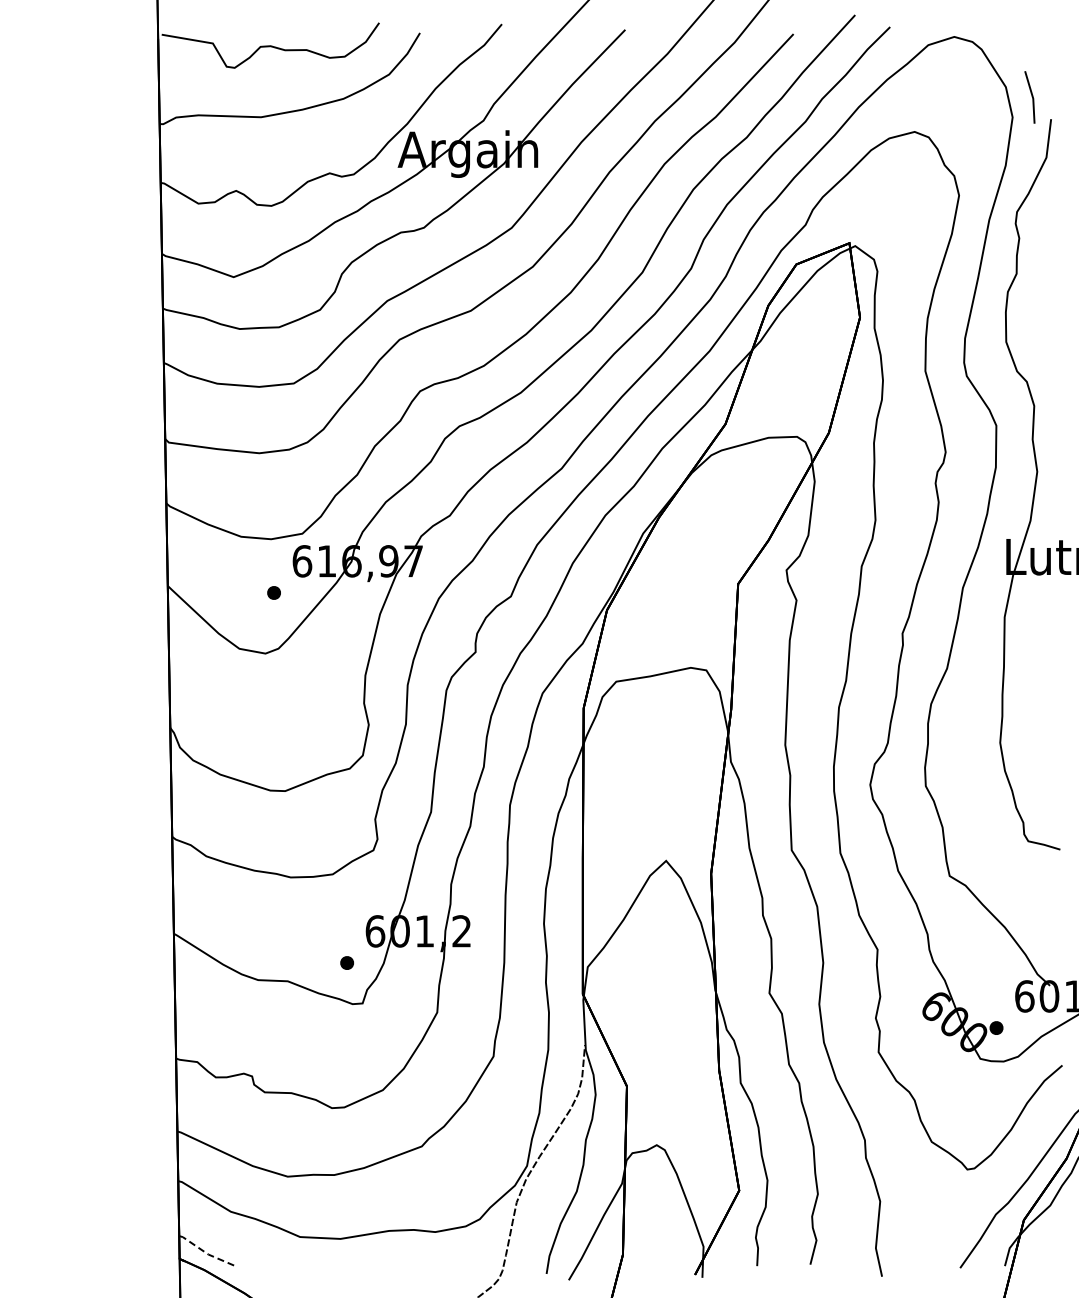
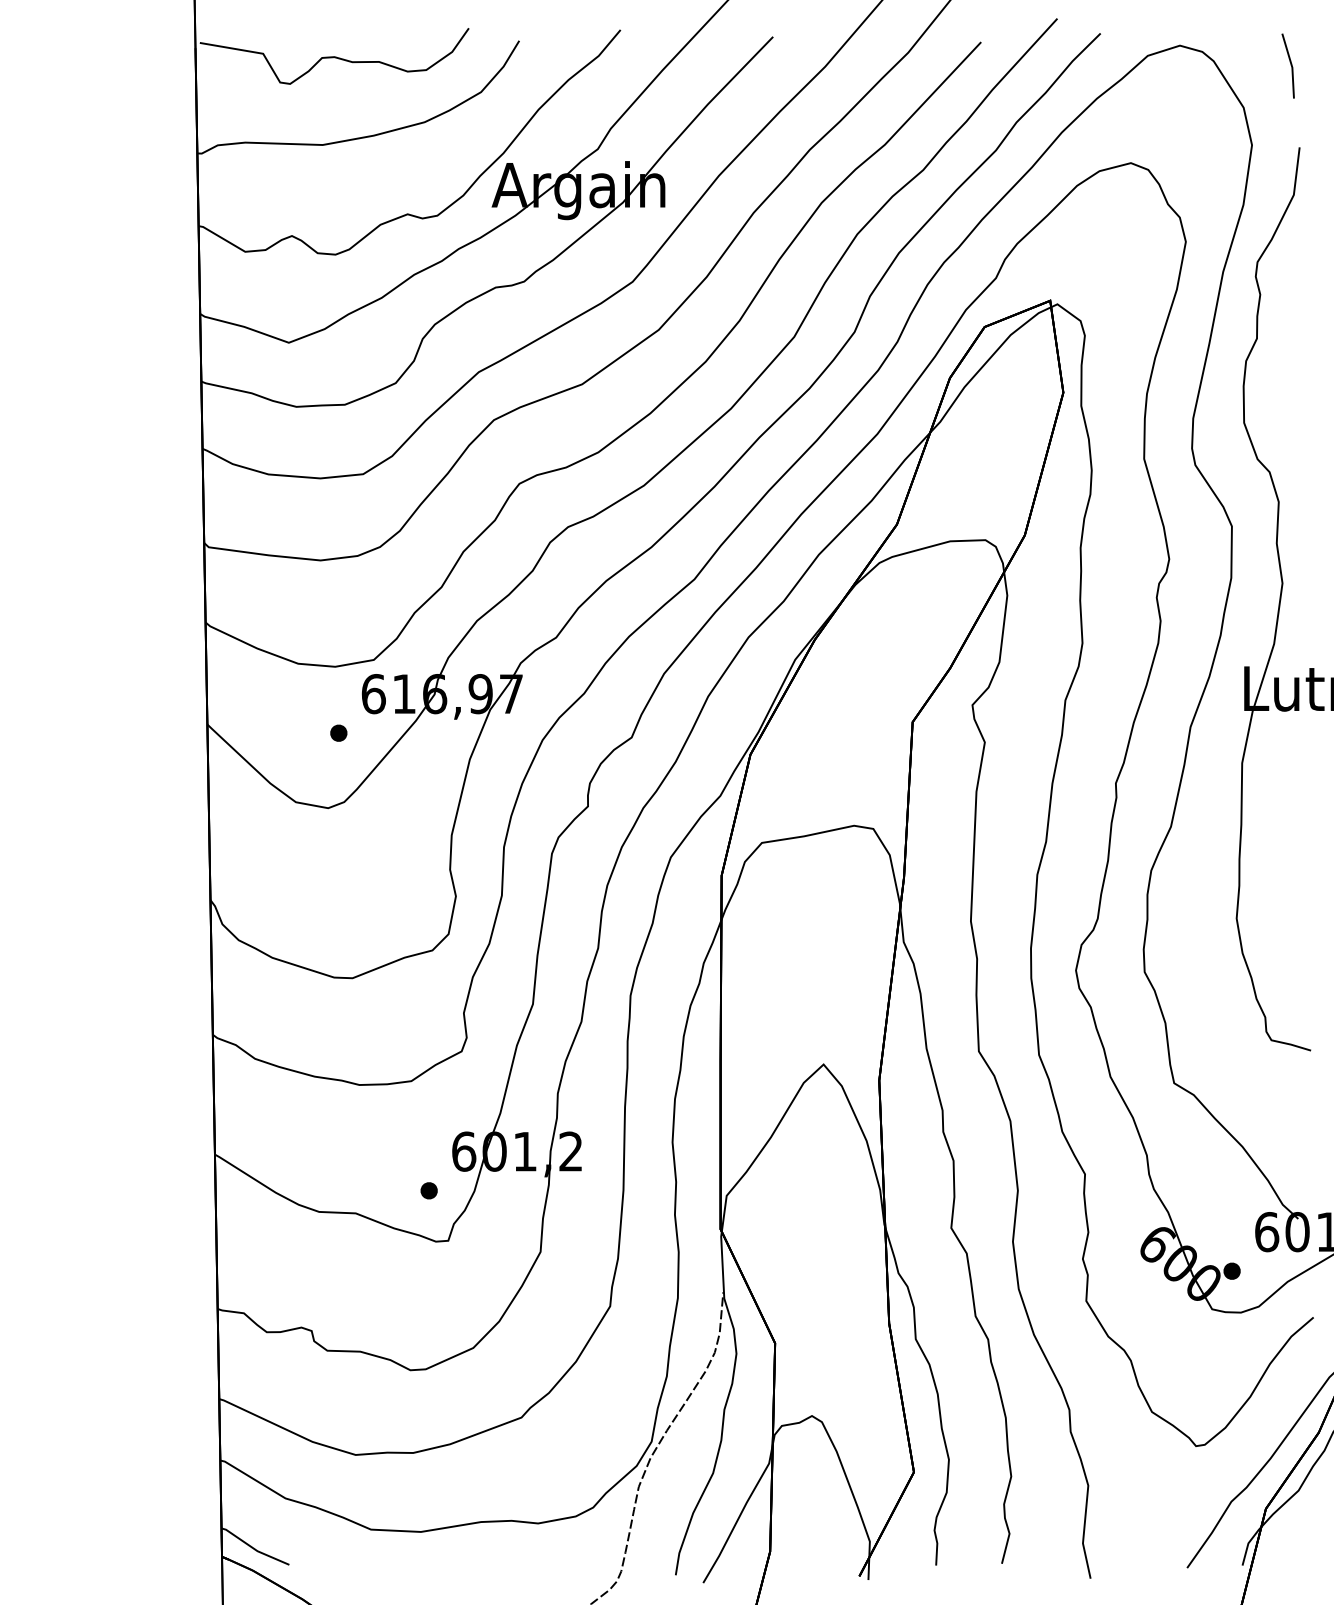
line: (1031, 96) -> (1290, 64), moved
line: (205, 1252) -> (254, 1548), dashed -> solid

